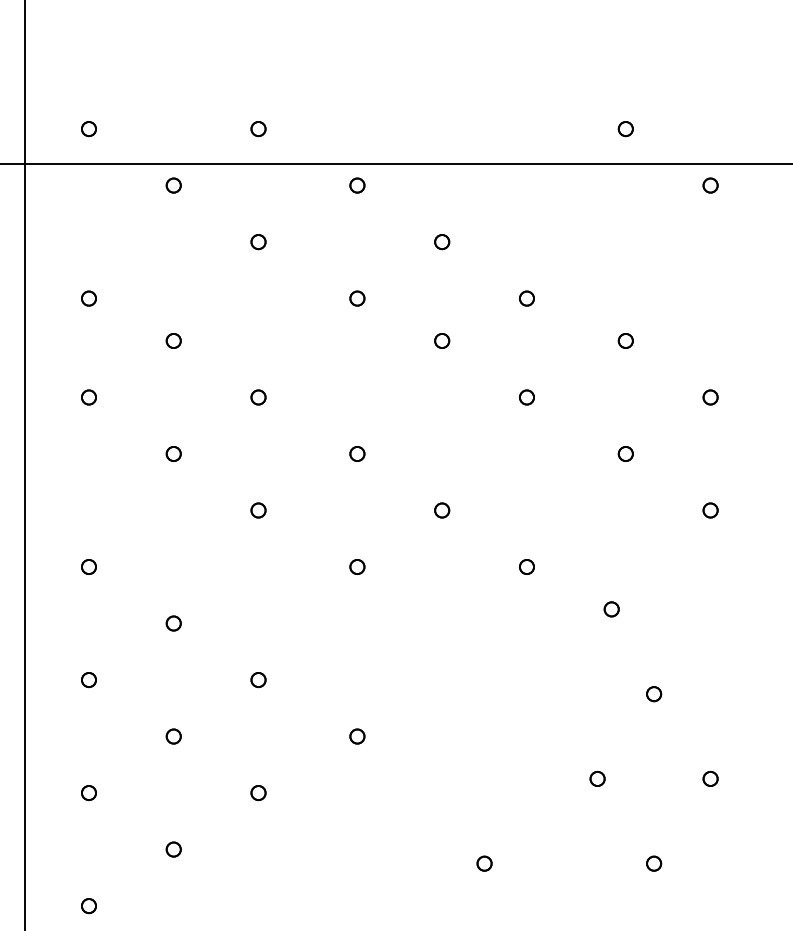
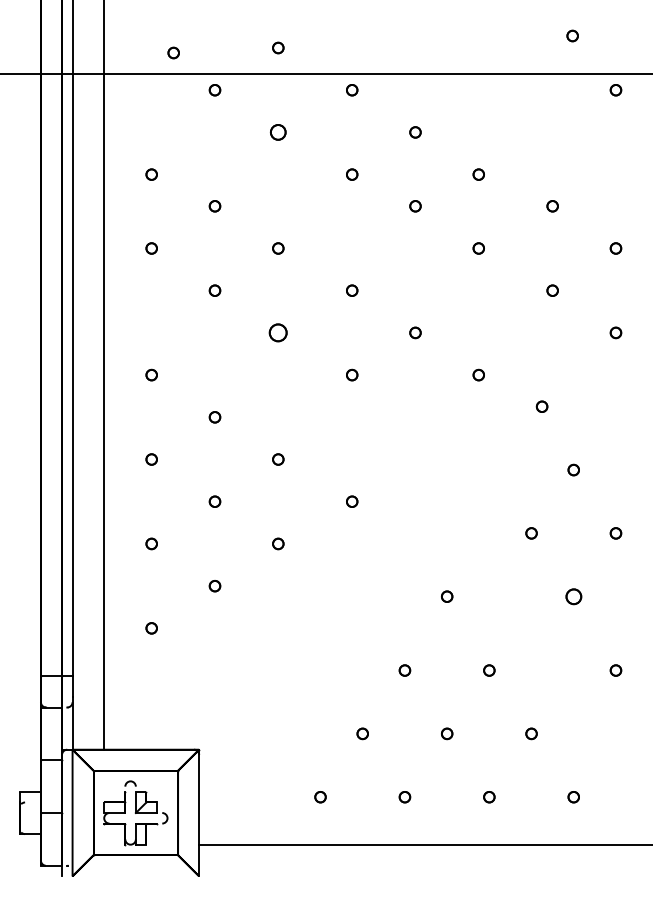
part: (88, 128) -> (173, 52), moved
part: (625, 128) -> (572, 35), moved
part: (258, 242) -> (278, 132), size x1.4
part: (258, 509) -> (278, 332), size x1.6
part: (653, 863) -> (573, 596), size x1.4

